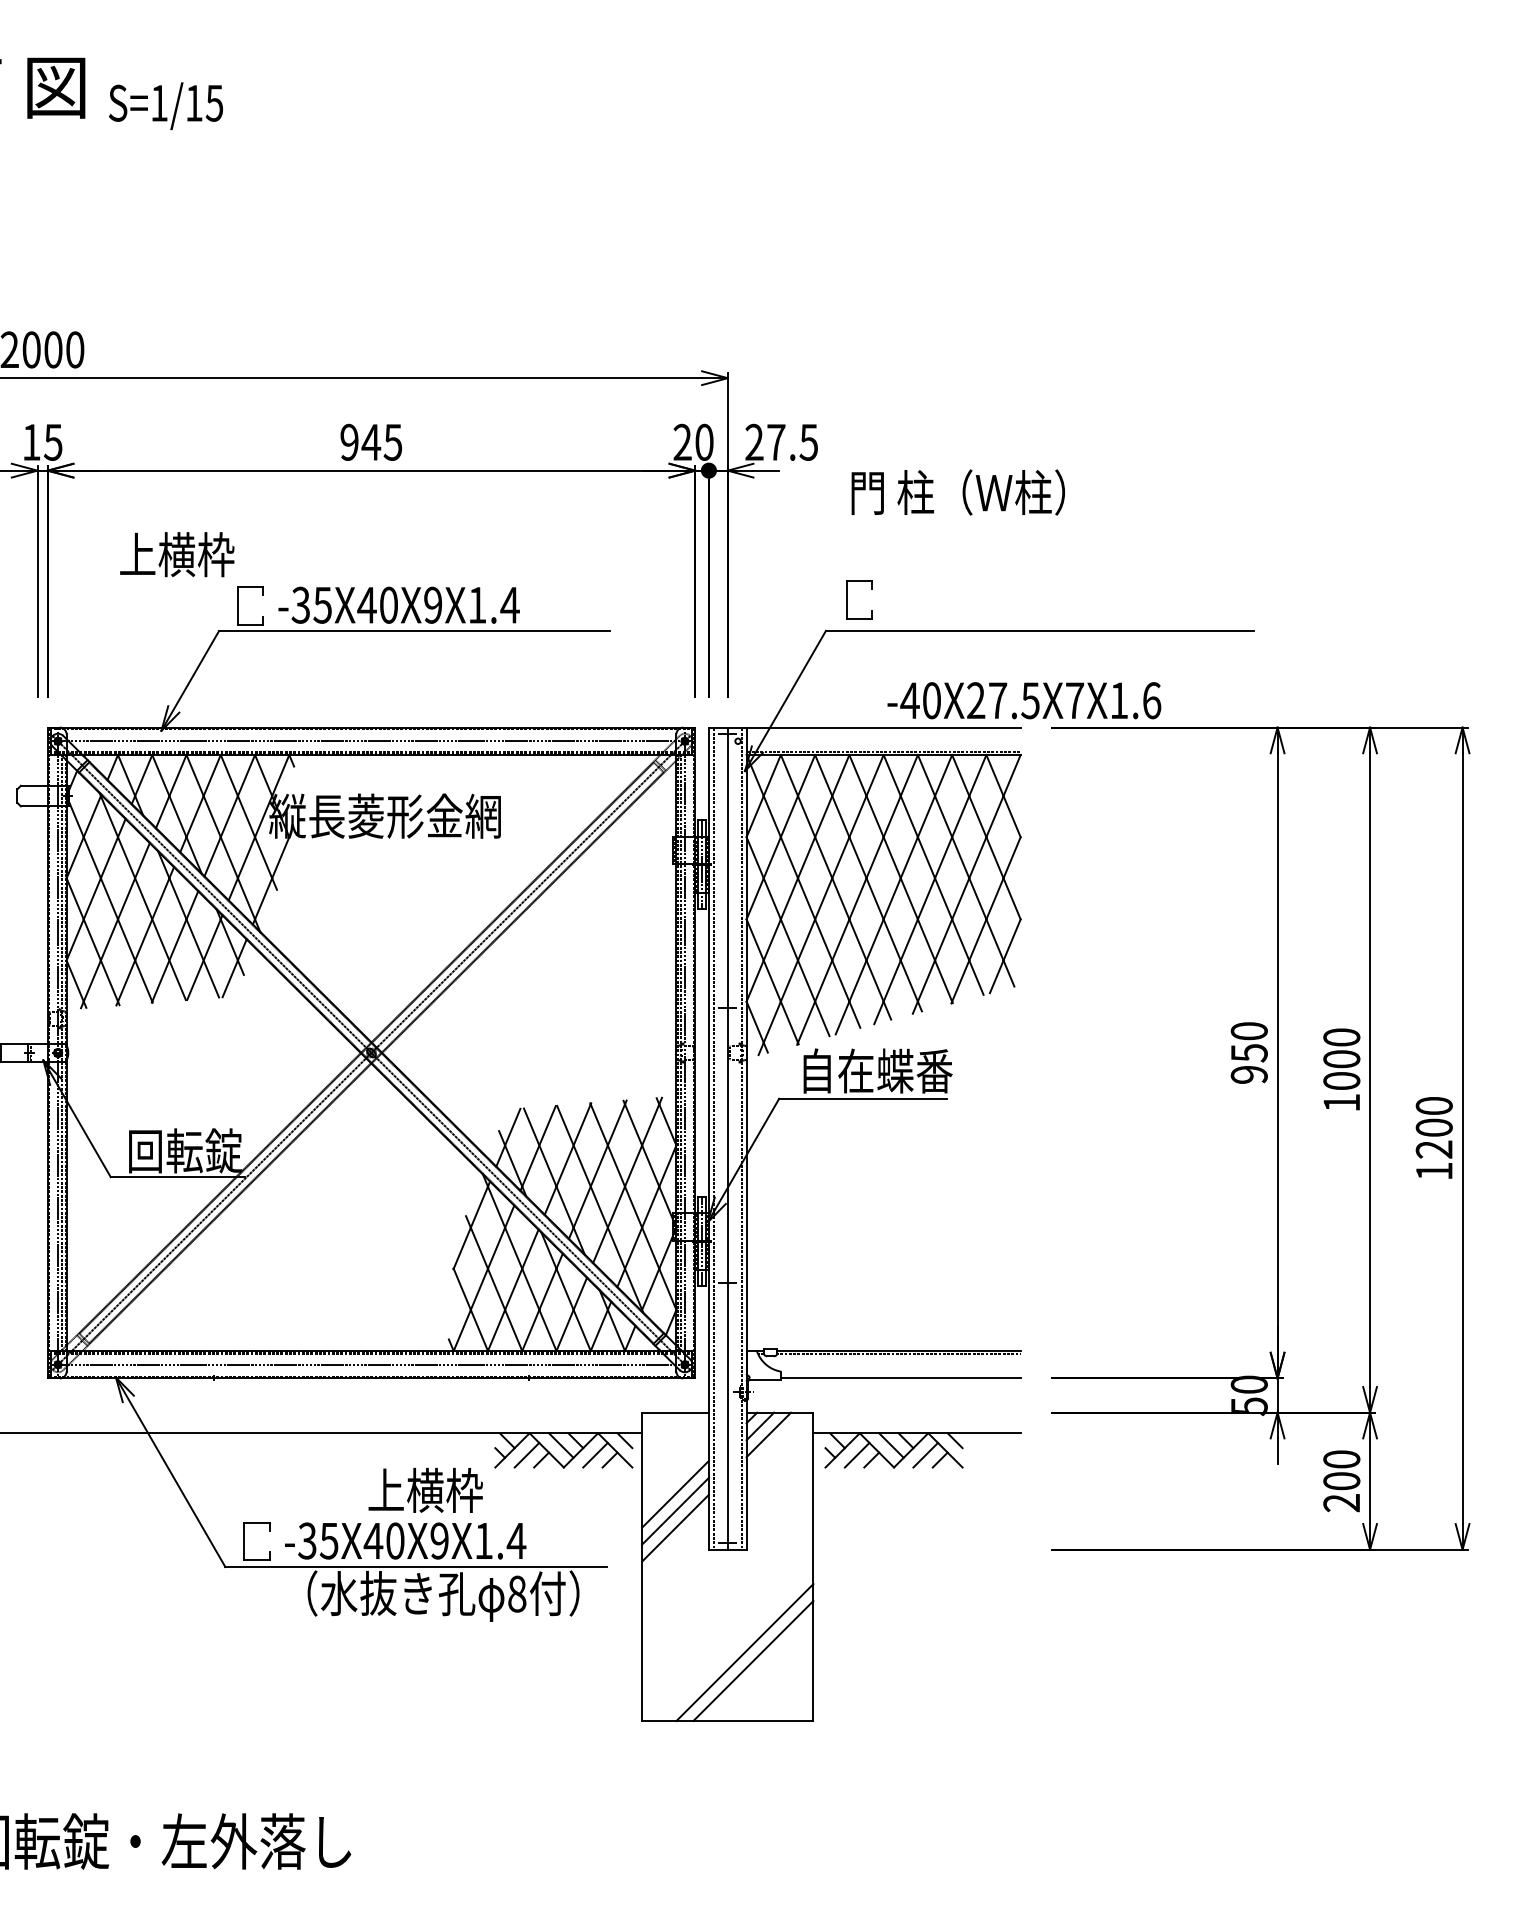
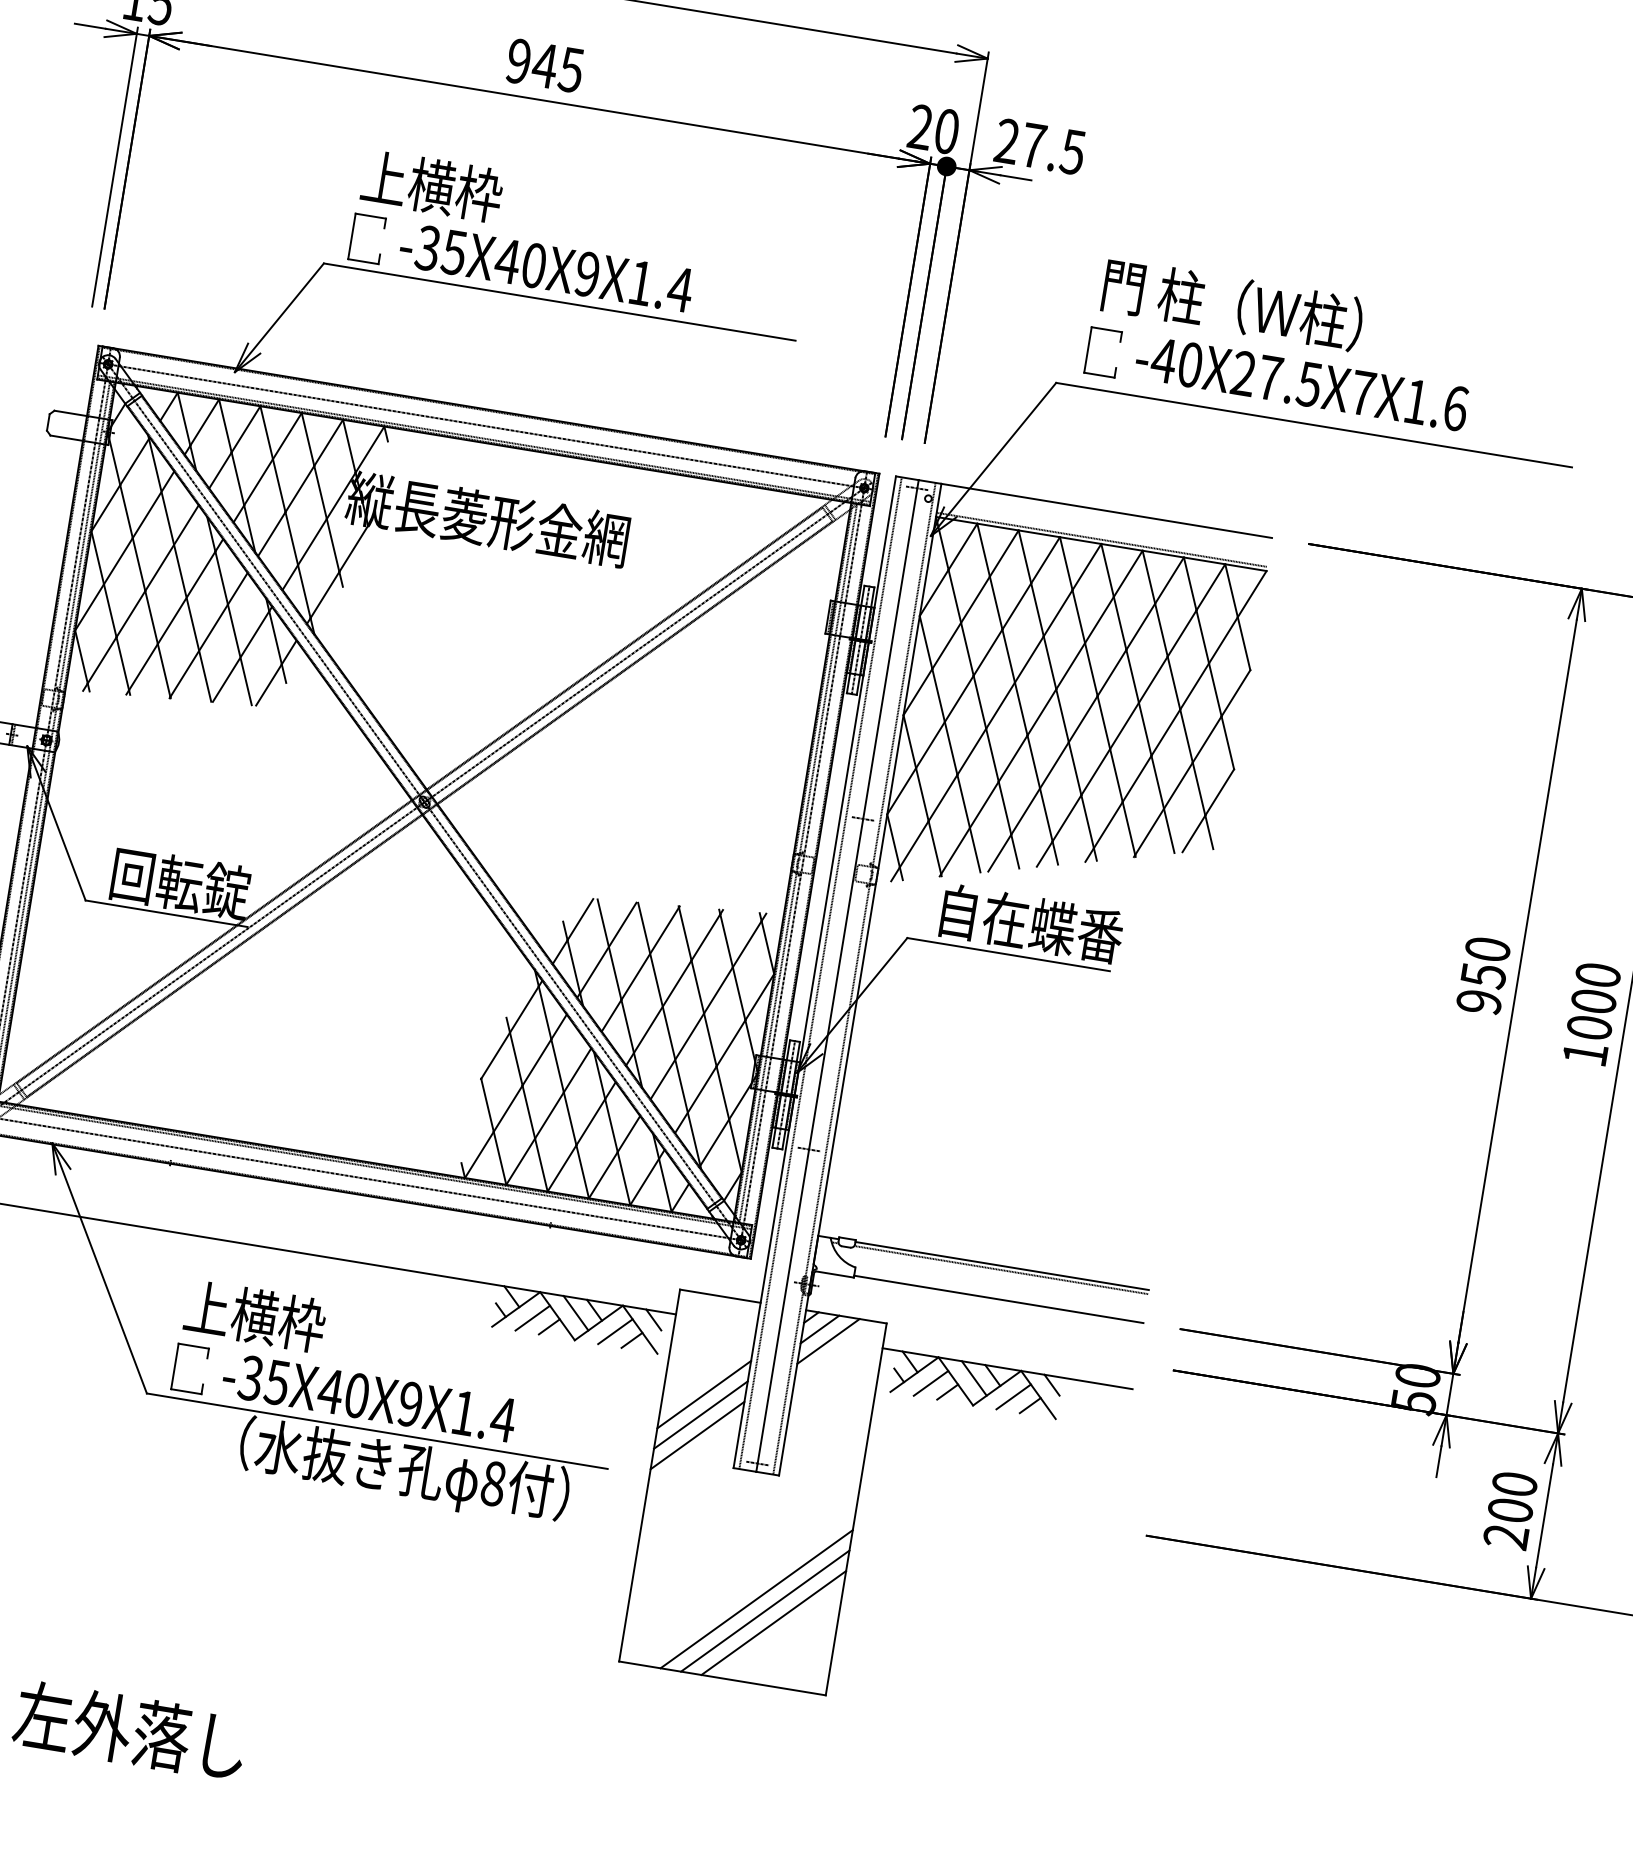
text: (957, 492) -> (1231, 304), moved
text: (177, 554) -> (432, 186), moved
text: (1024, 700) -> (1302, 383), moved
text: (425, 1489) -> (255, 1315), moved
line: (761, 1669) -> (773, 1622), added

